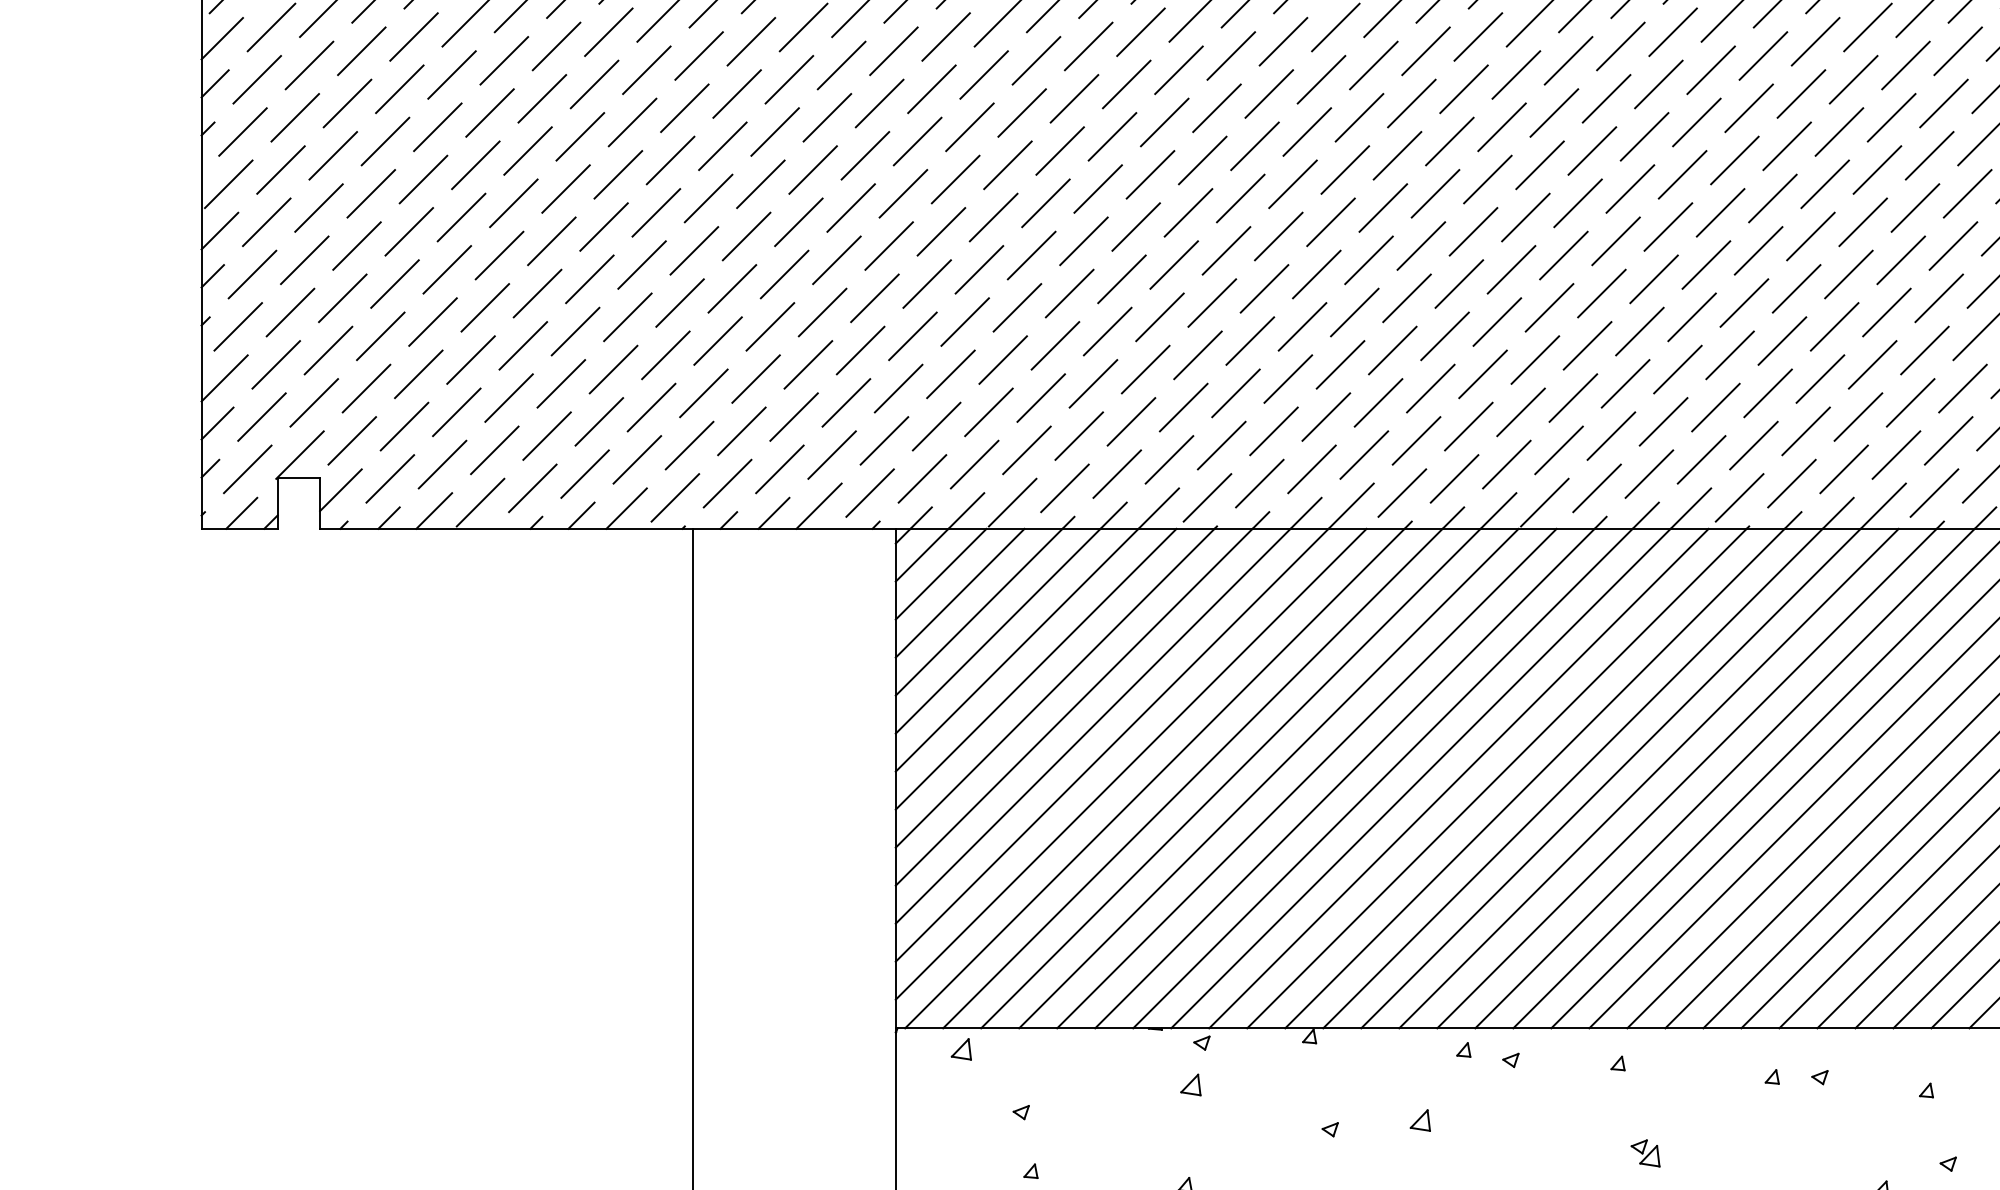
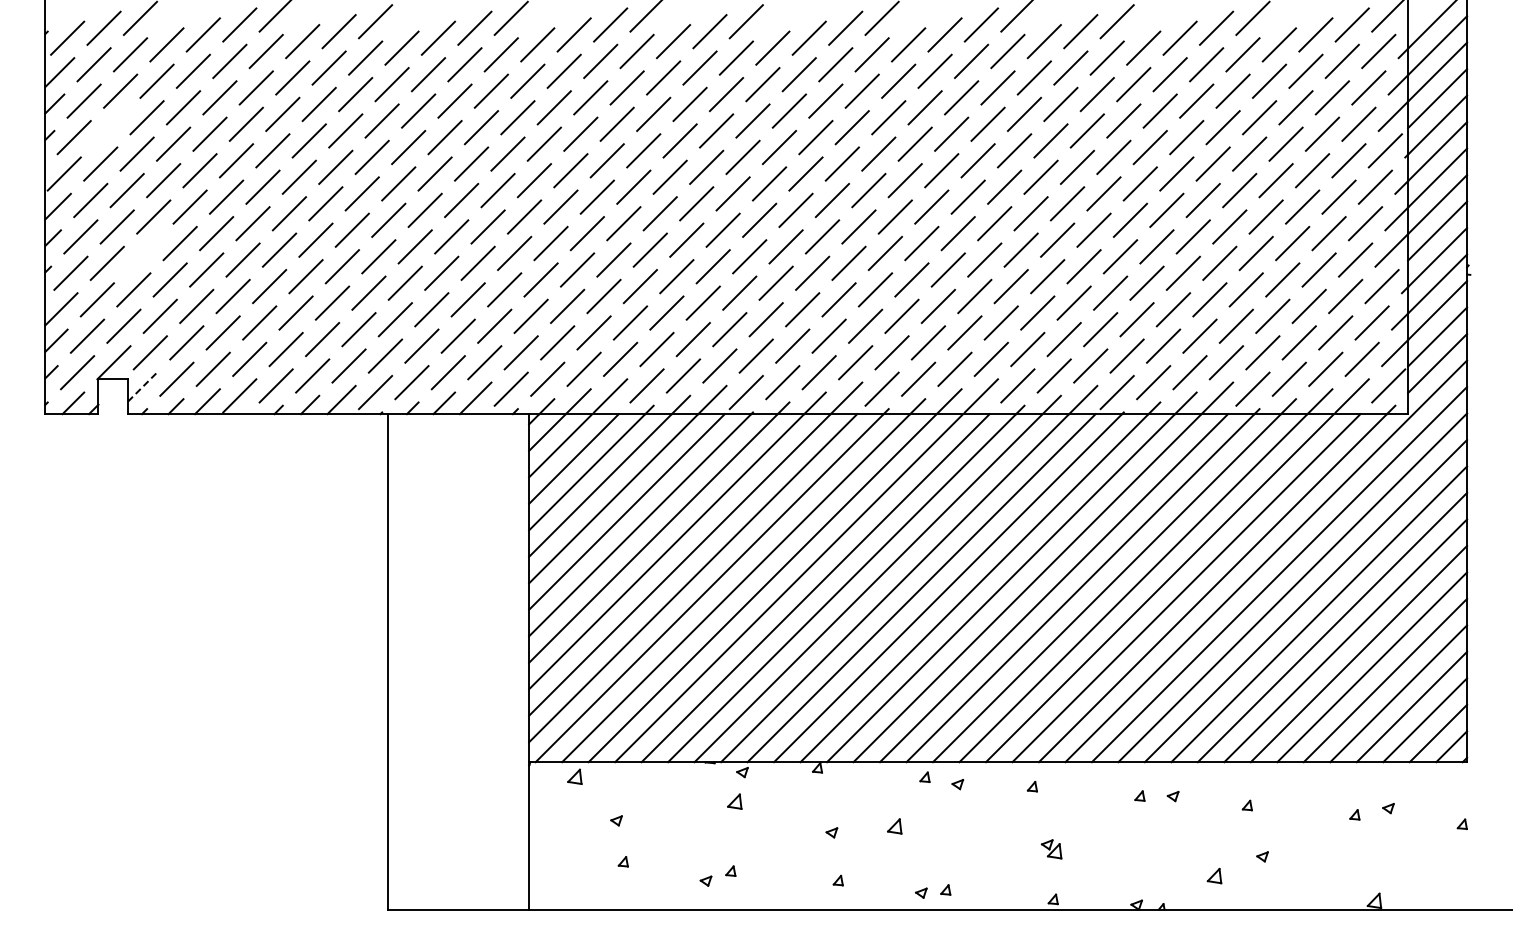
line: (295, 117) -> (110, 127), removed
line: (342, 298) -> (143, 253), removed
line: (340, 490) -> (142, 387), solid -> dashed

